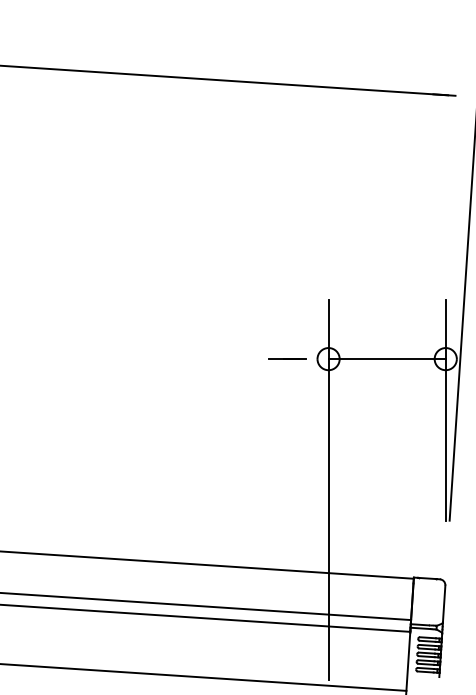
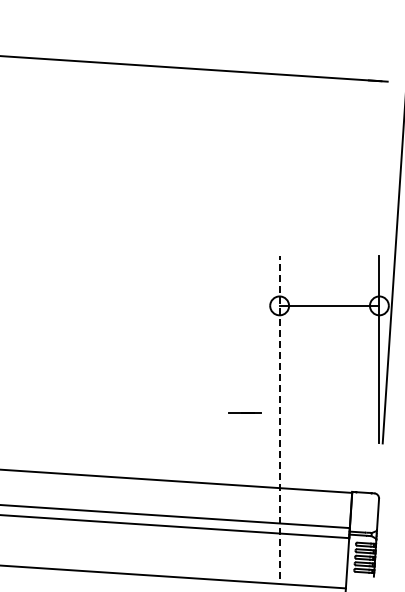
line: (287, 358) -> (244, 412), moved
line: (328, 490) -> (279, 417), solid -> dashed

